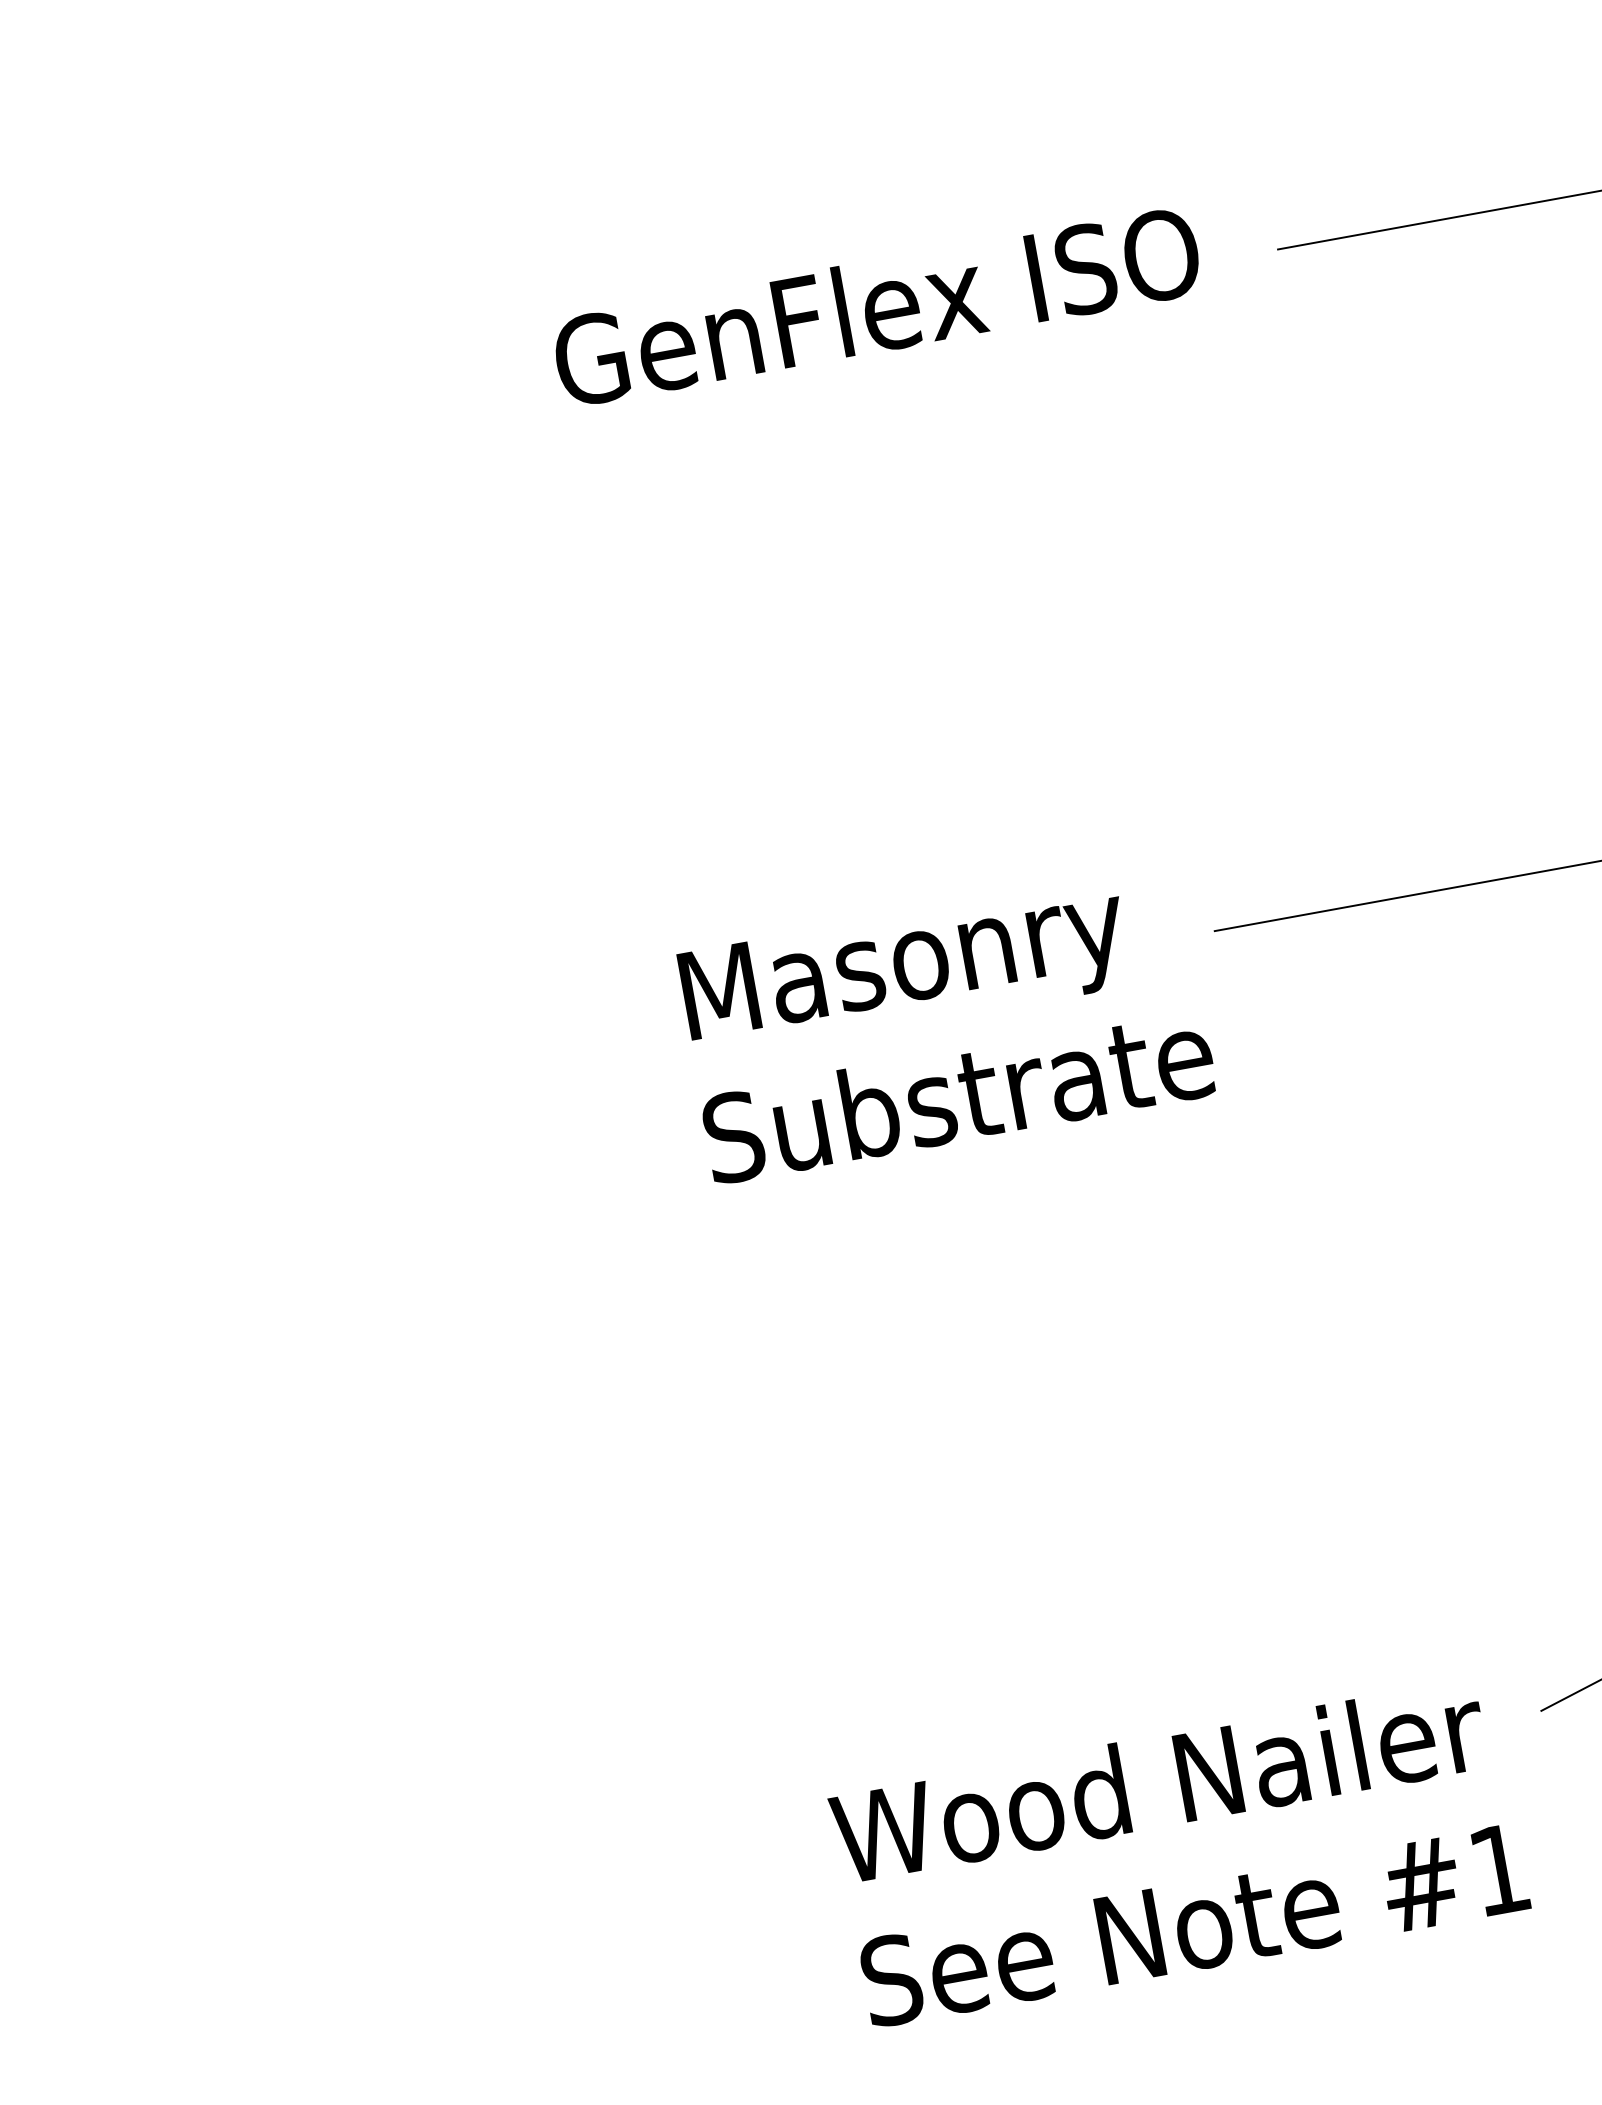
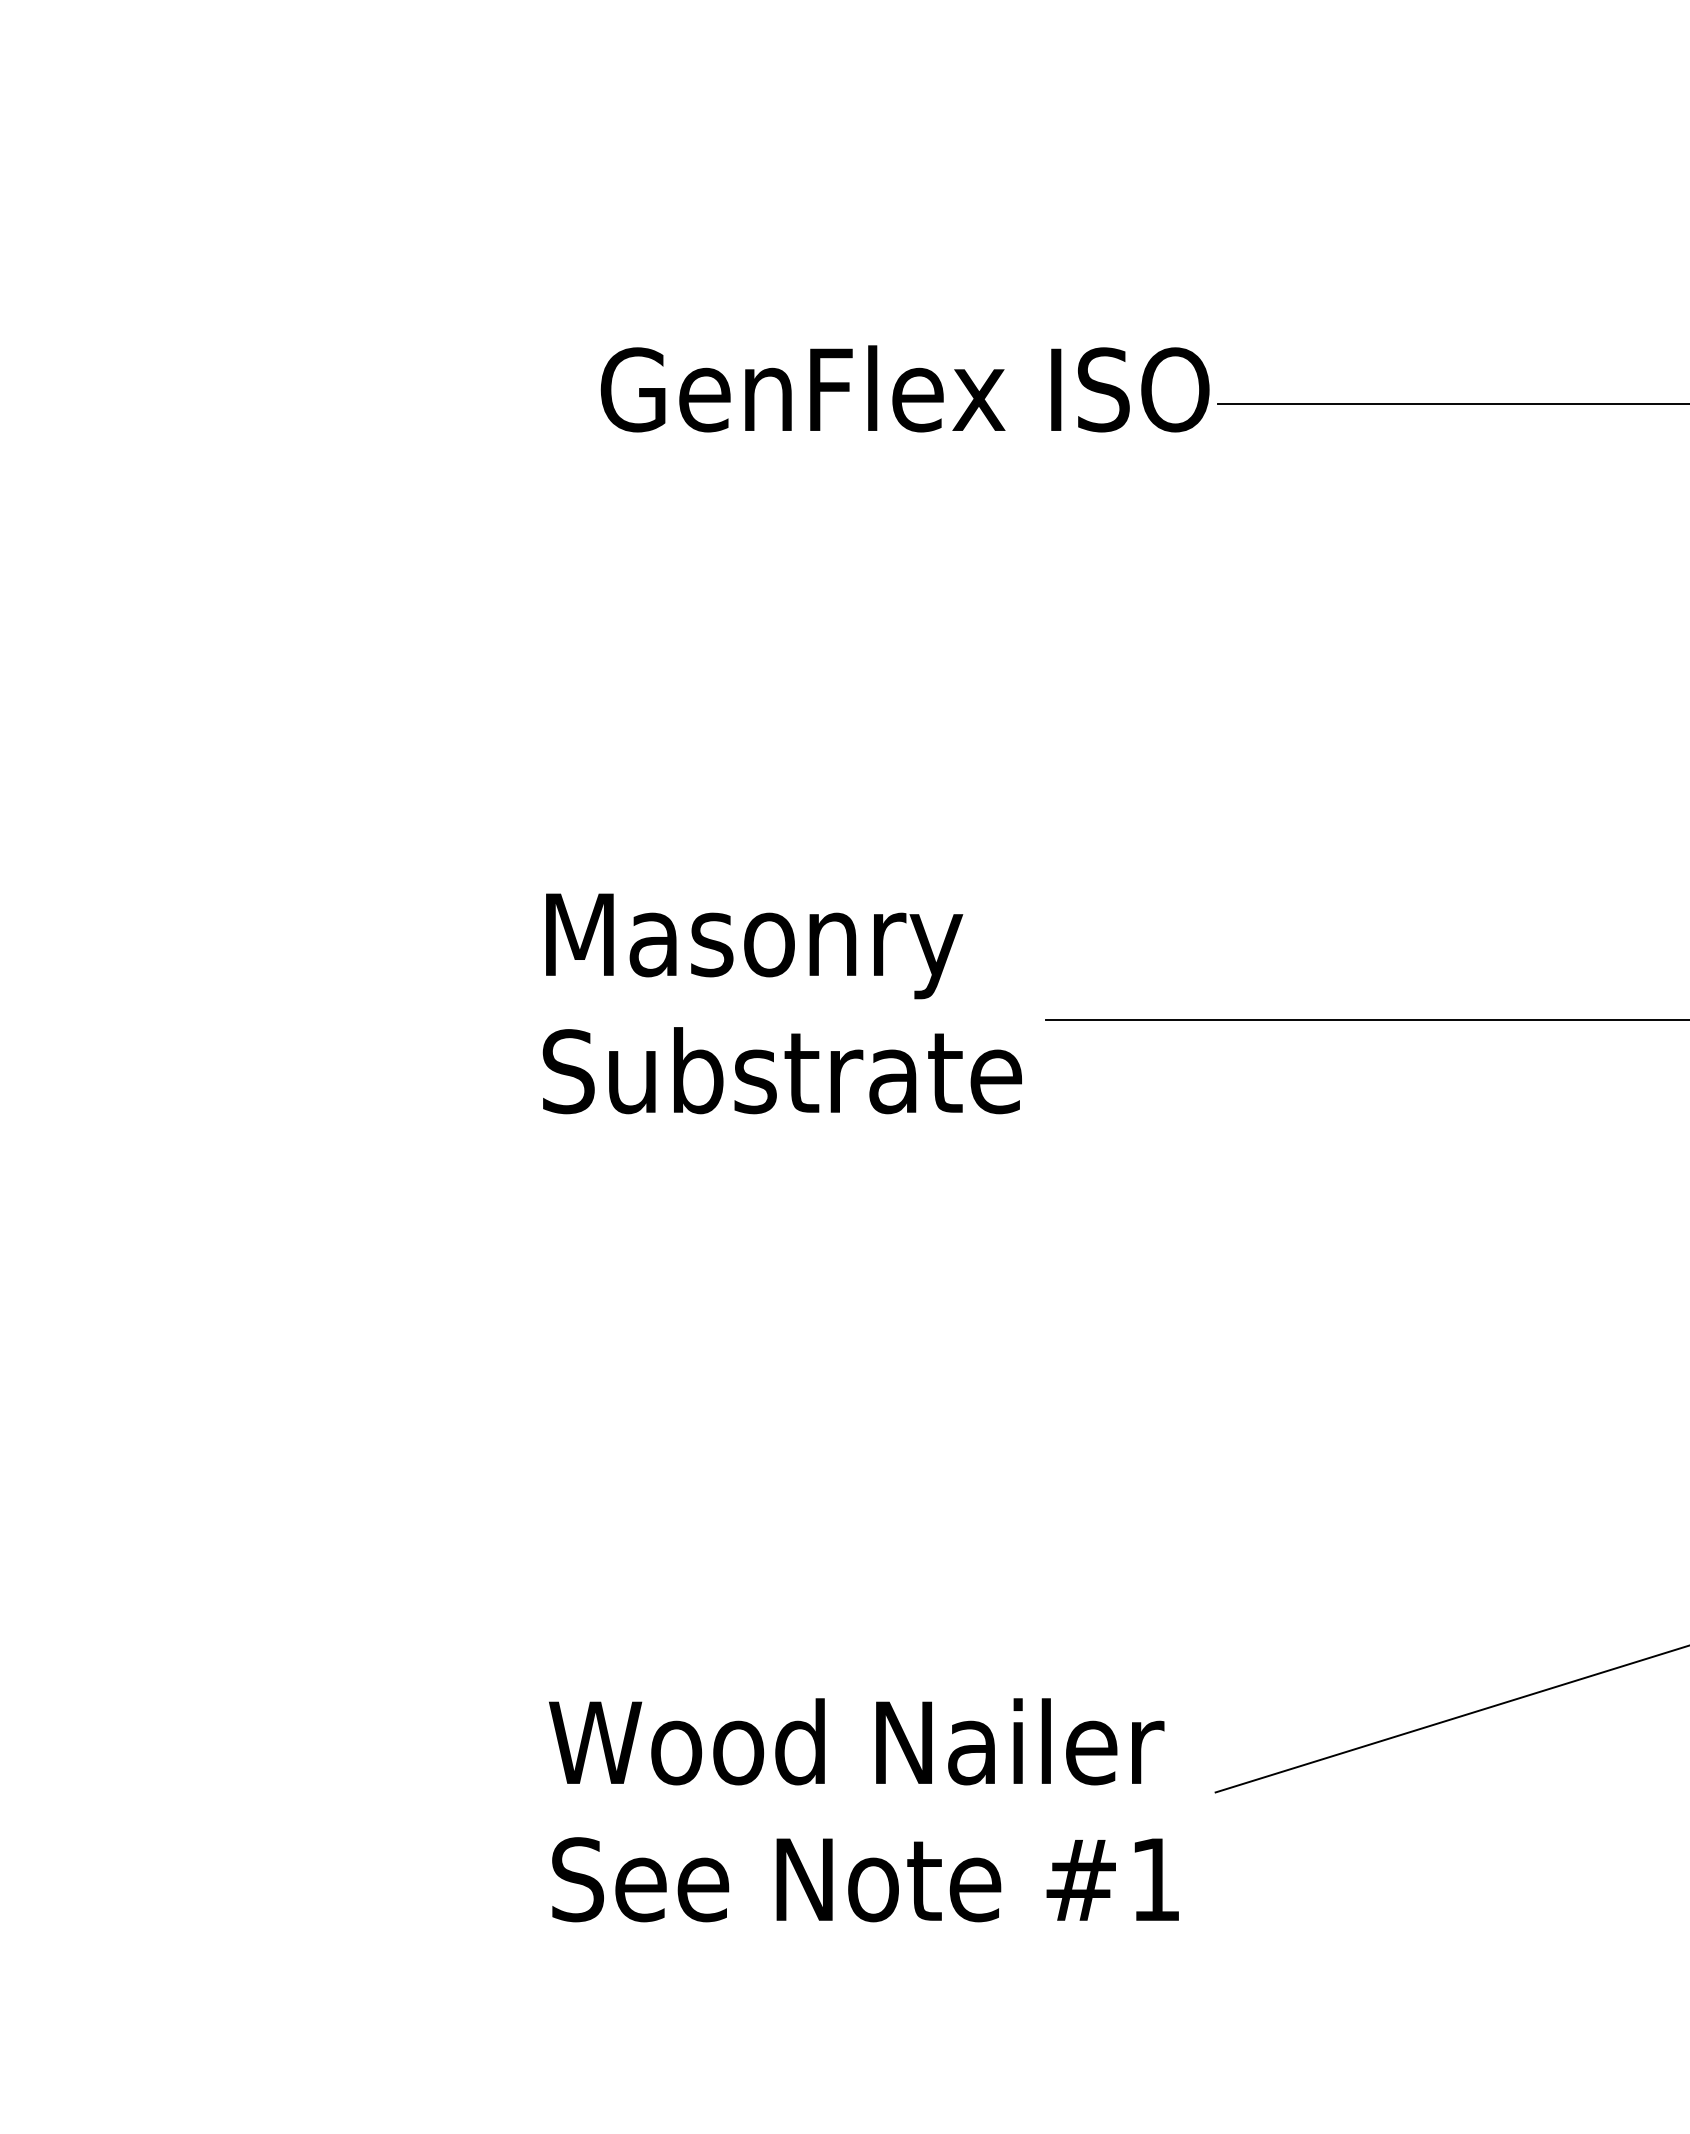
text: (876, 305) -> (904, 388), moved
text: (944, 1024) -> (781, 1003), moved
text: (1179, 1852) -> (863, 1810), moved

